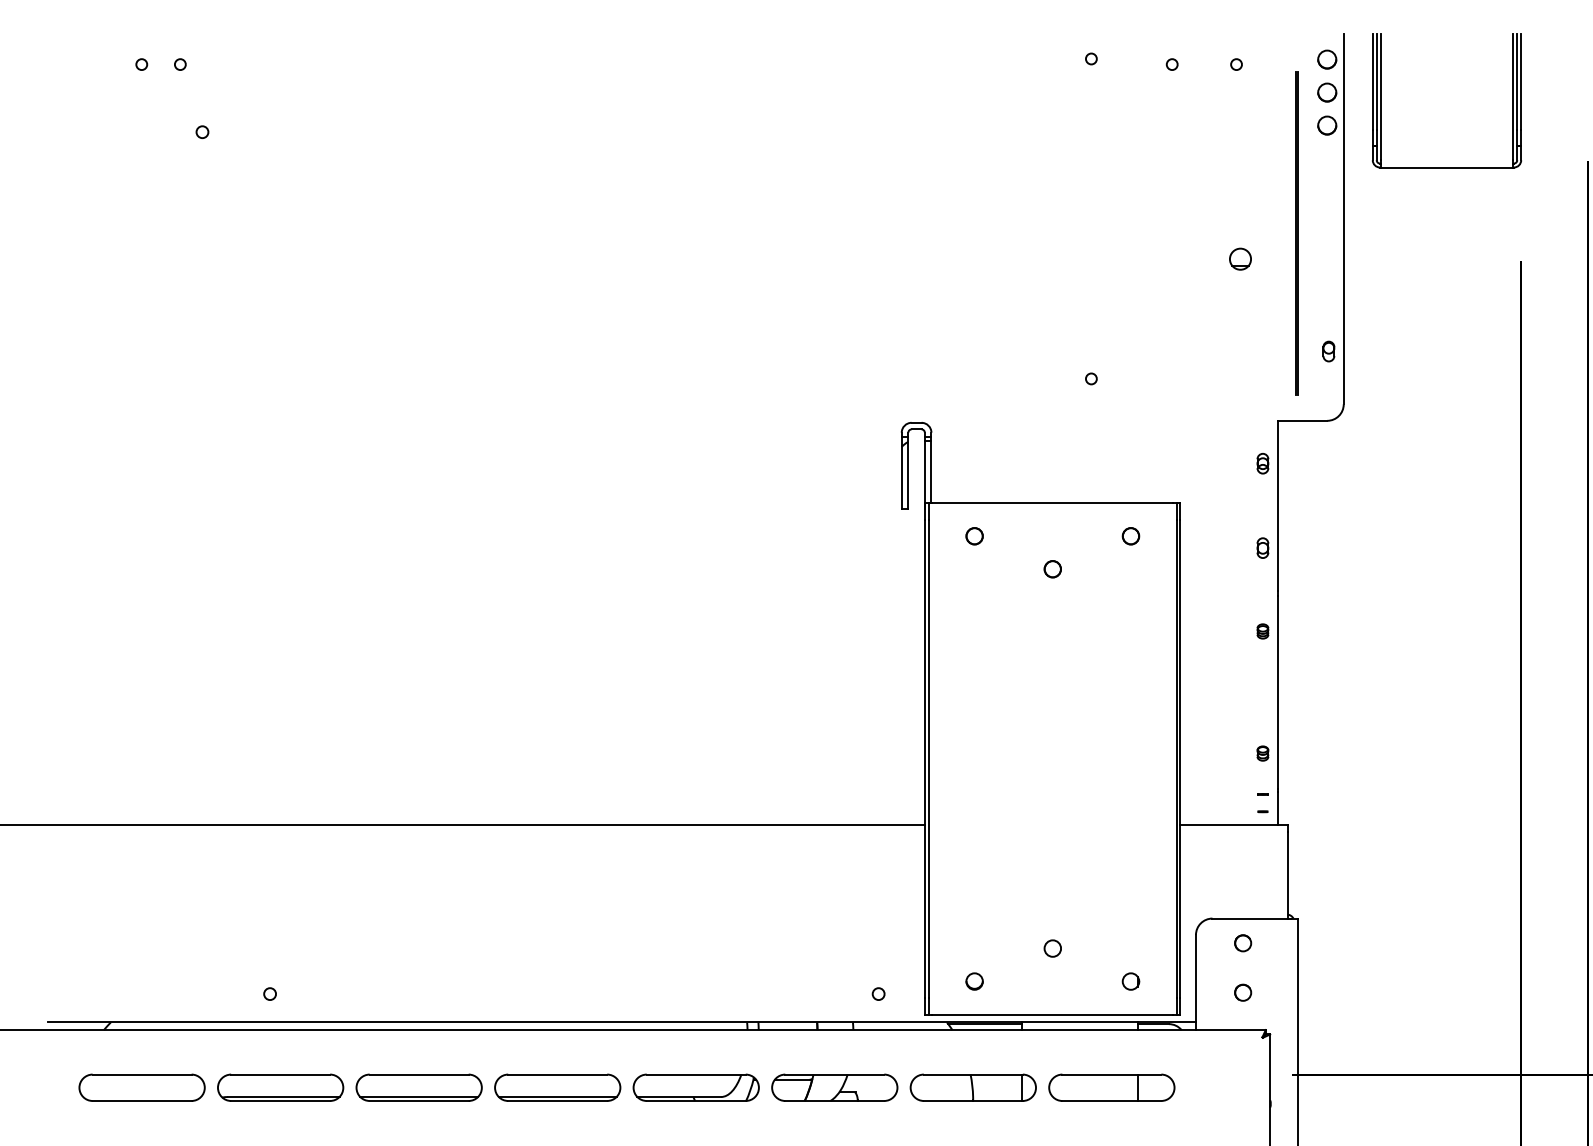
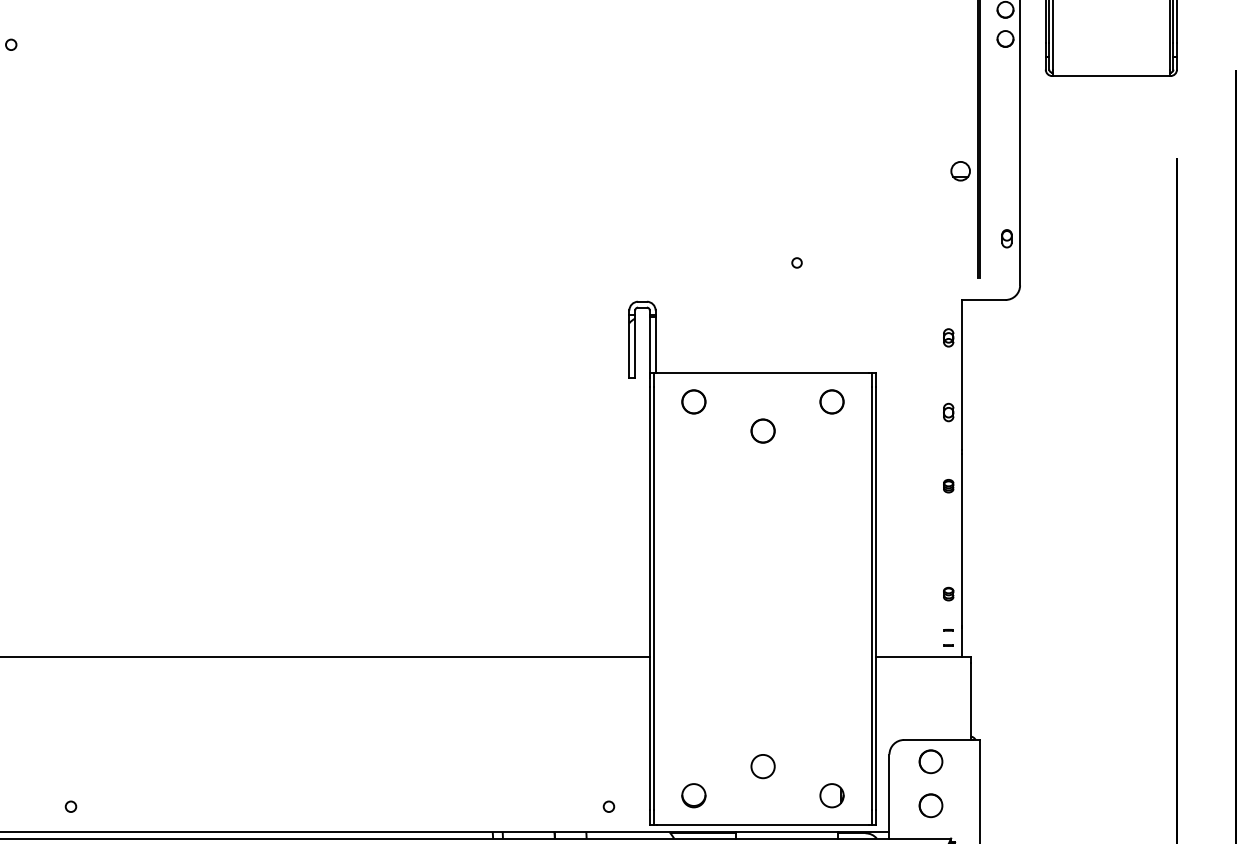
part: (1240, 258) -> (960, 170), moved
circle: (974, 536) -> (693, 402), size x1.6
part: (1130, 536) -> (831, 402), size x1.6
circle: (1052, 569) -> (762, 431), size x1.6
circle: (1243, 943) -> (931, 762), size x1.6
circle: (1052, 948) -> (762, 766), size x1.6
circle: (974, 981) -> (693, 795), size x1.6
part: (1130, 981) -> (831, 795), size x1.6
circle: (1243, 992) -> (931, 805), size x1.6

